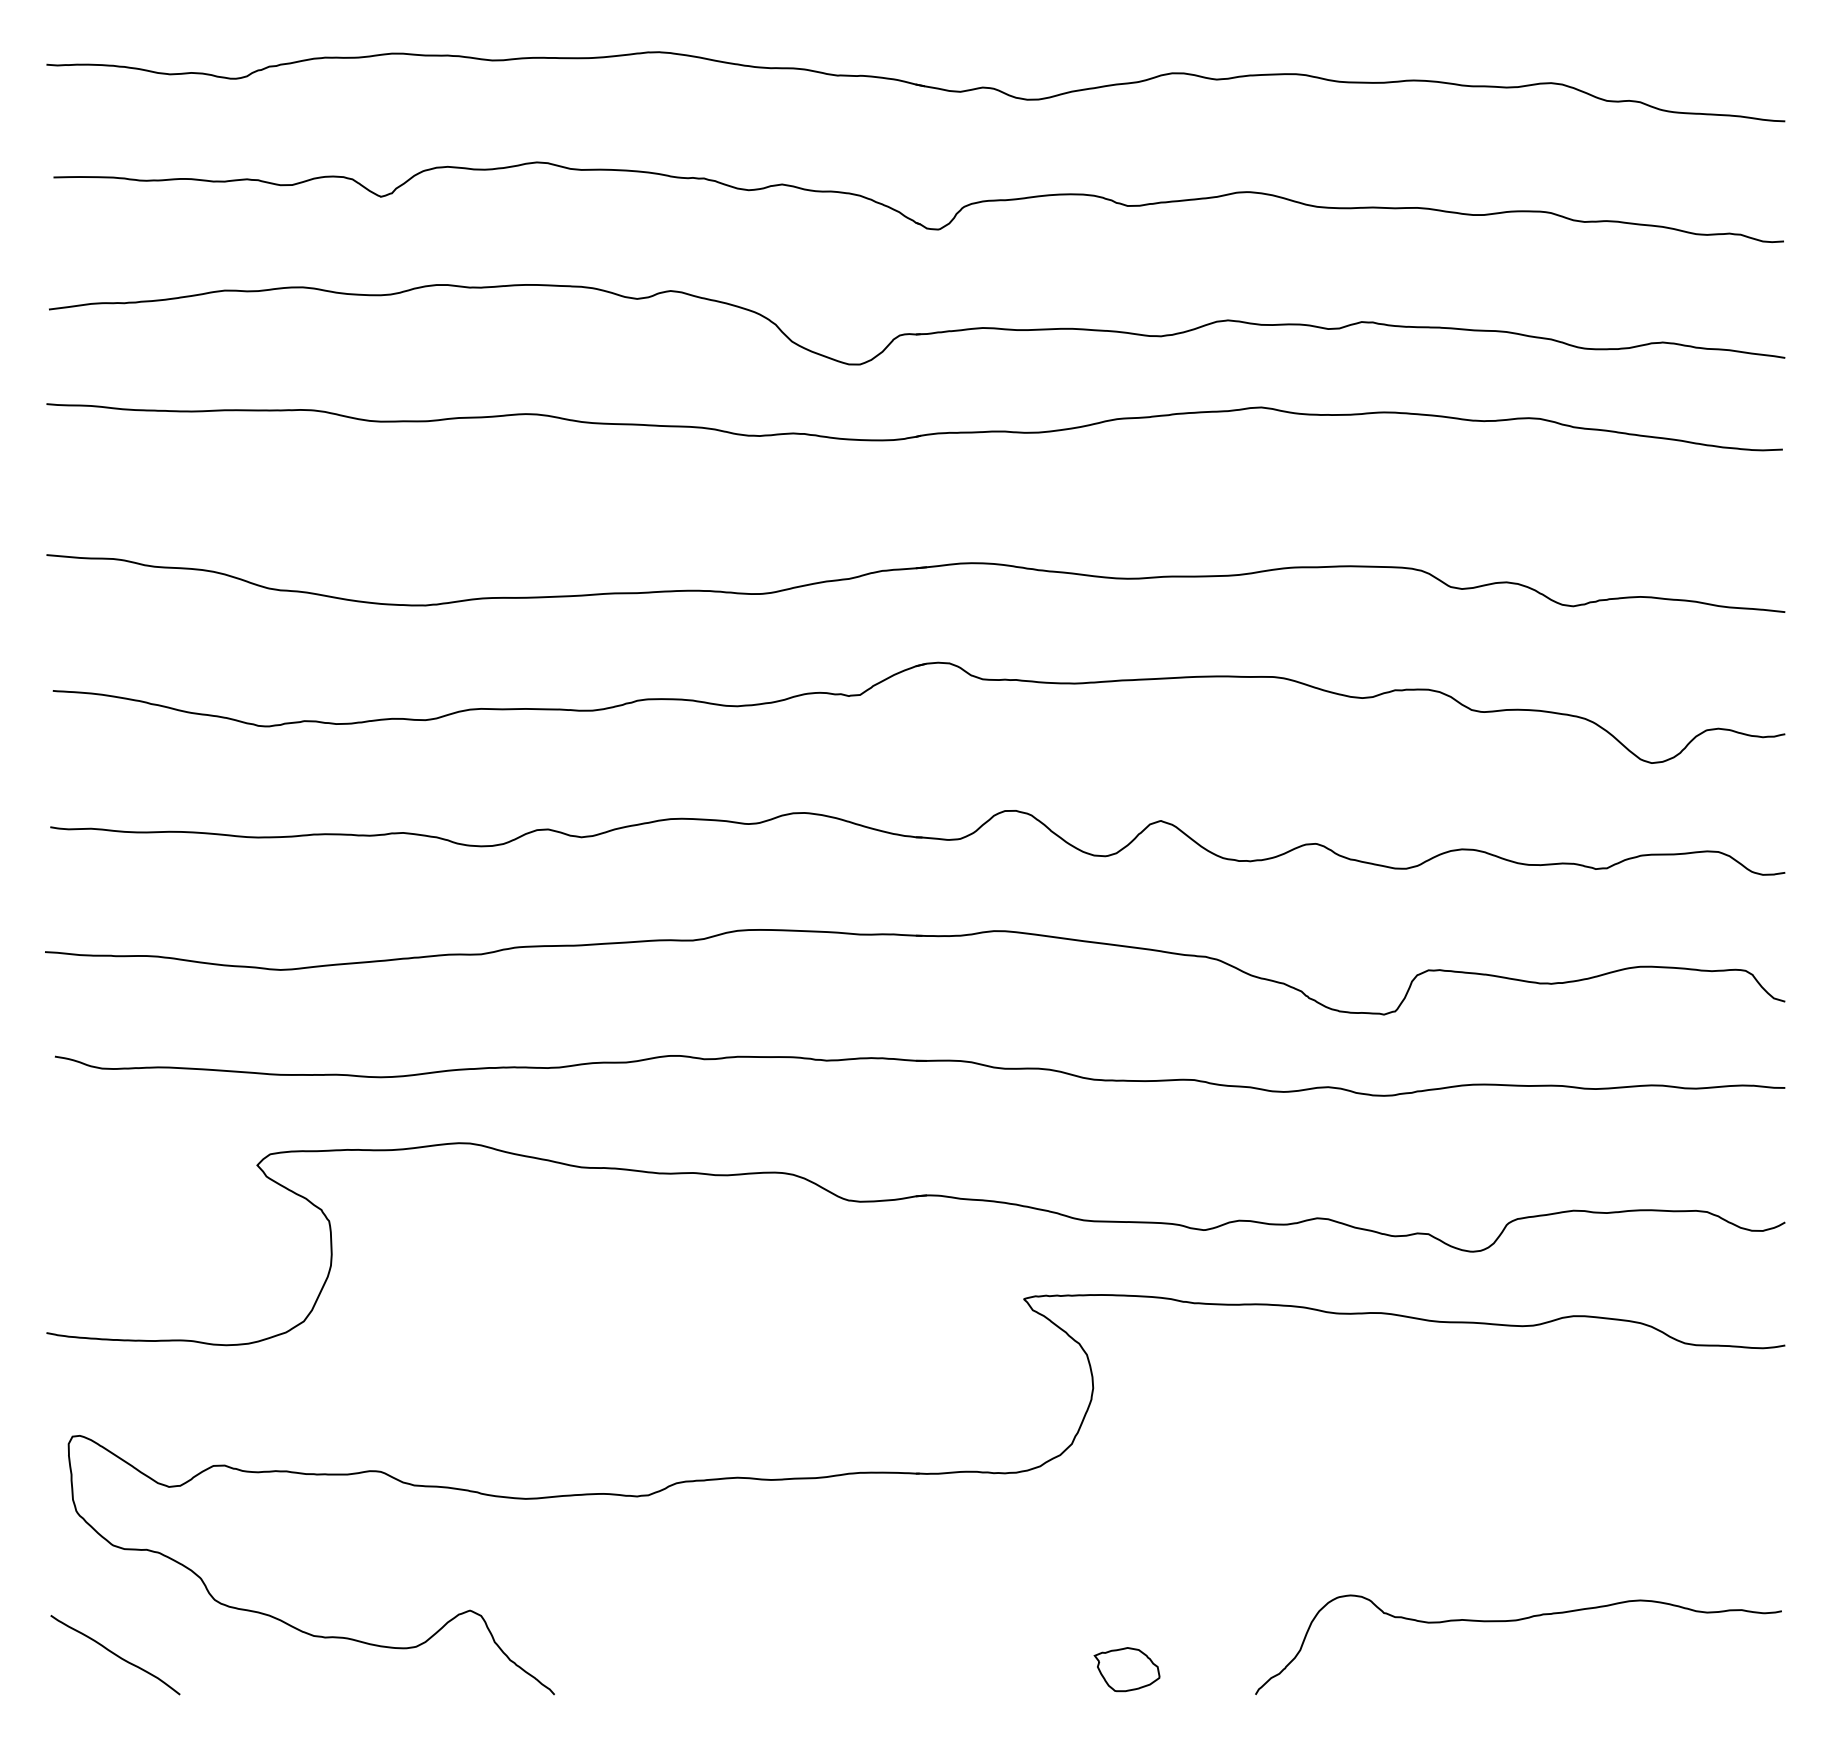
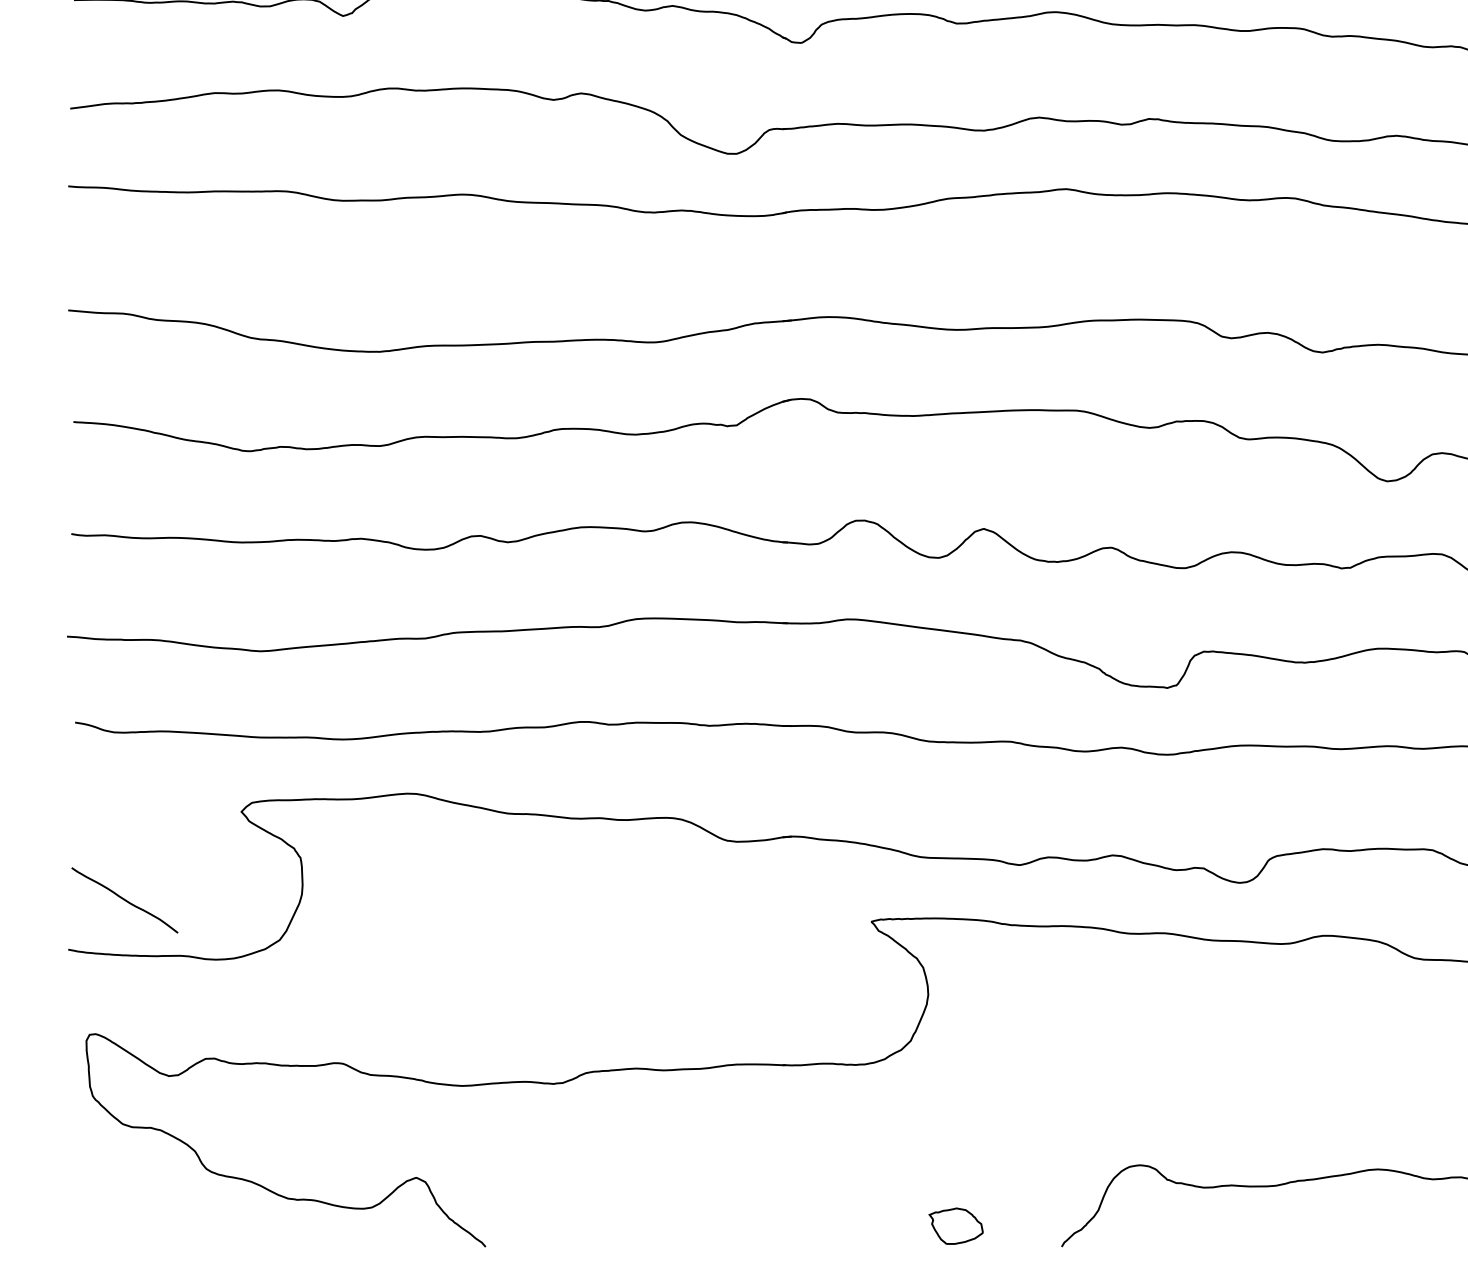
curve: (115, 1655) -> (124, 900), moved

